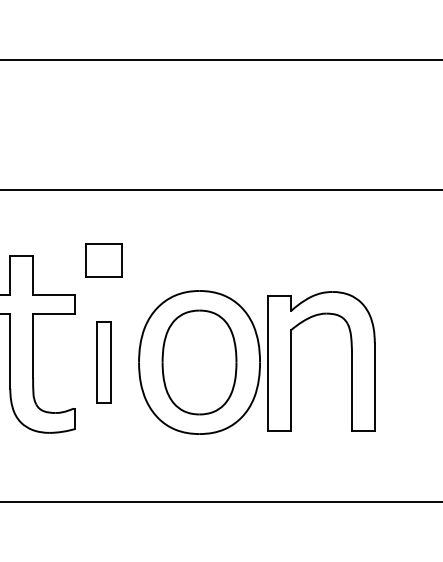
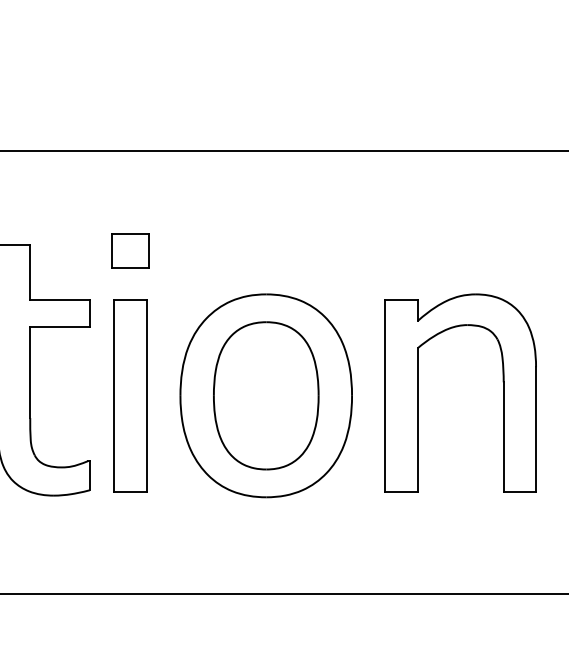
part: (103, 260) -> (130, 251), size x0.71
part: (291, 361) -> (417, 392), moved
part: (103, 362) -> (130, 395), size x1.67

